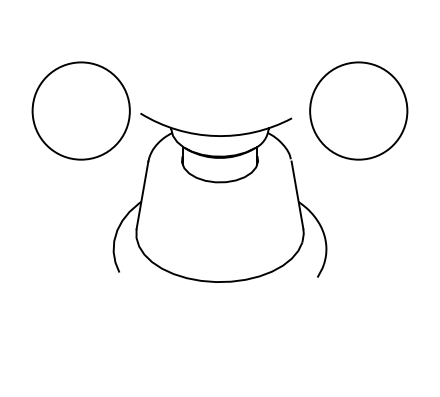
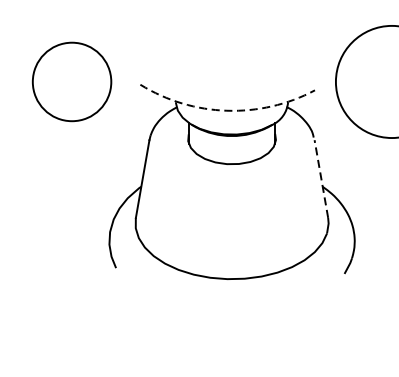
circle: (80, 110) -> (71, 81), size x0.7
arc: (215, 136) -> (226, 111), solid -> dashed
line: (297, 194) -> (321, 178), solid -> dashed

